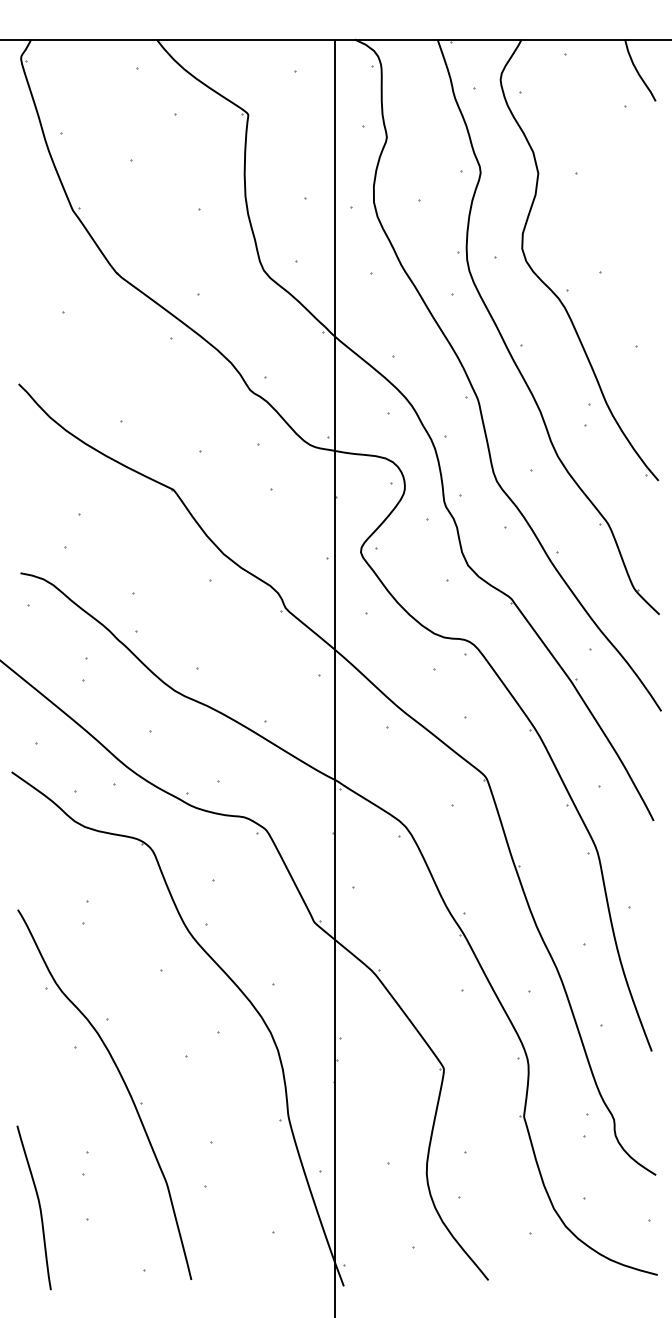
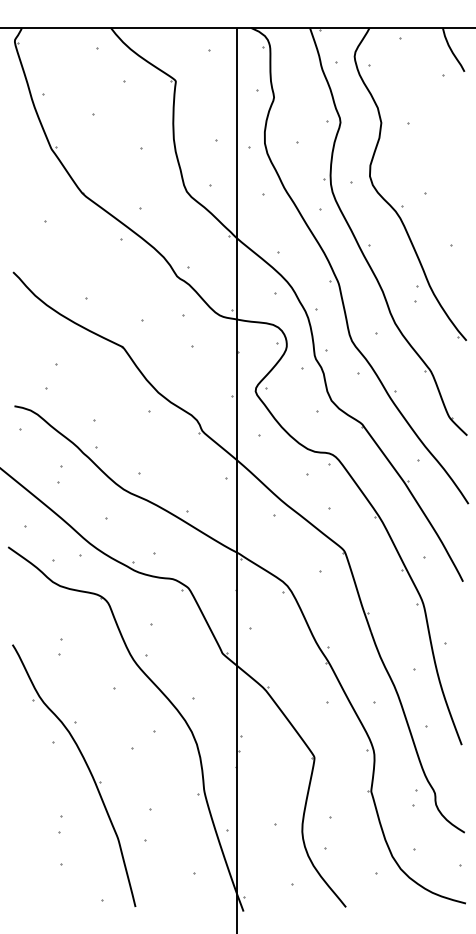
curve: (38, 1207) -> (27, 855), removed

